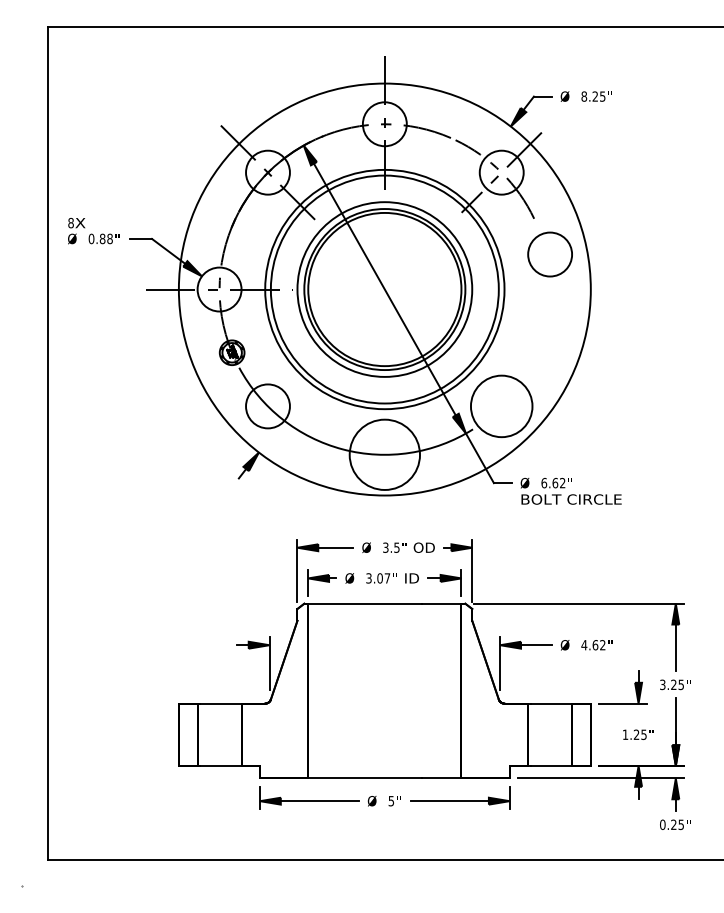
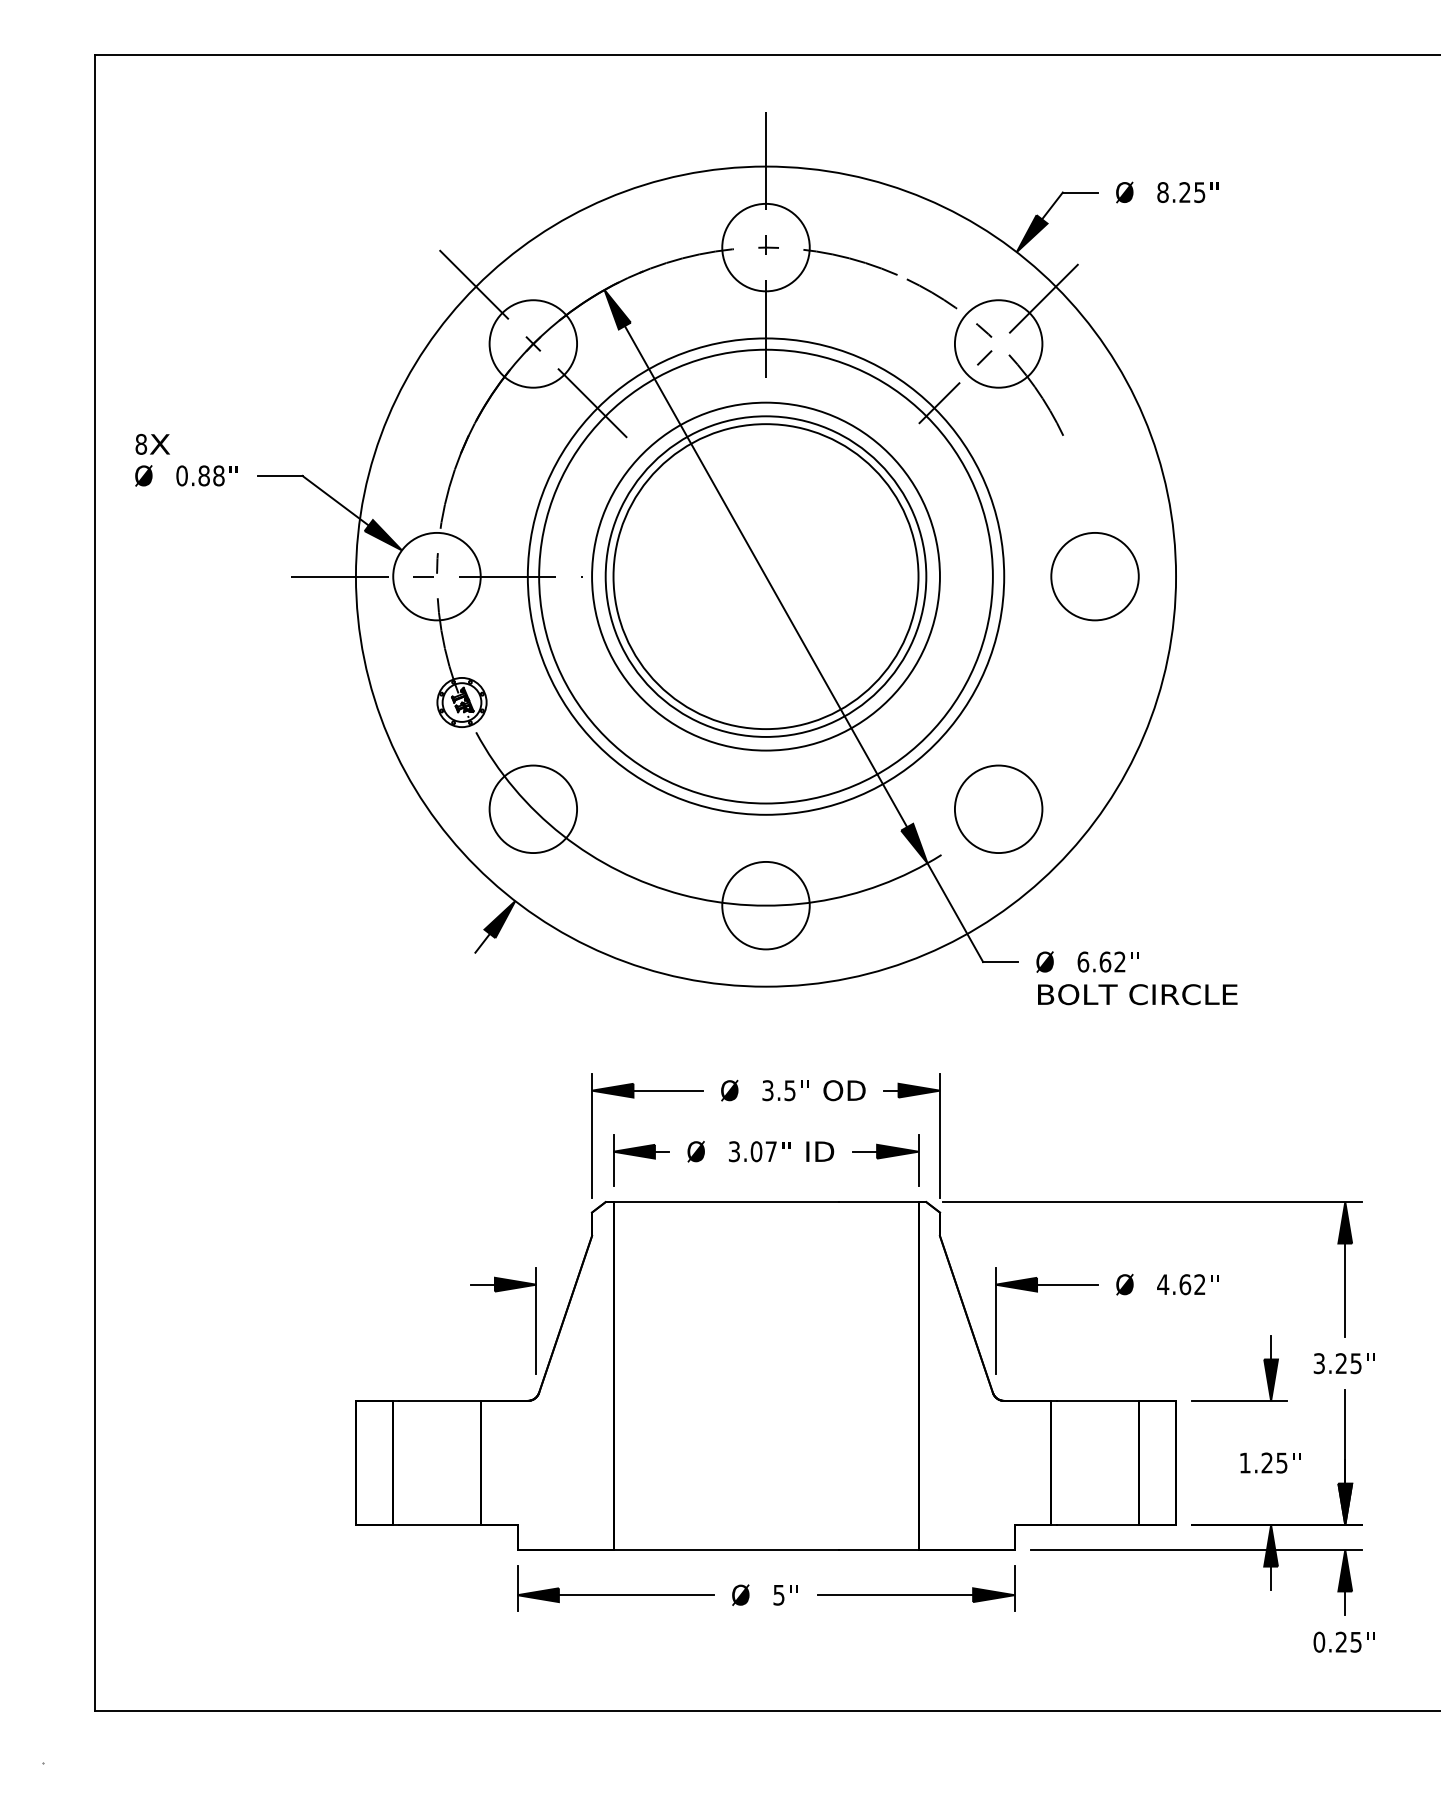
circle: (549, 254) -> (1093, 576), moved
circle: (501, 406) -> (998, 809), size x0.71
circle: (384, 454) -> (765, 905), size x0.62

